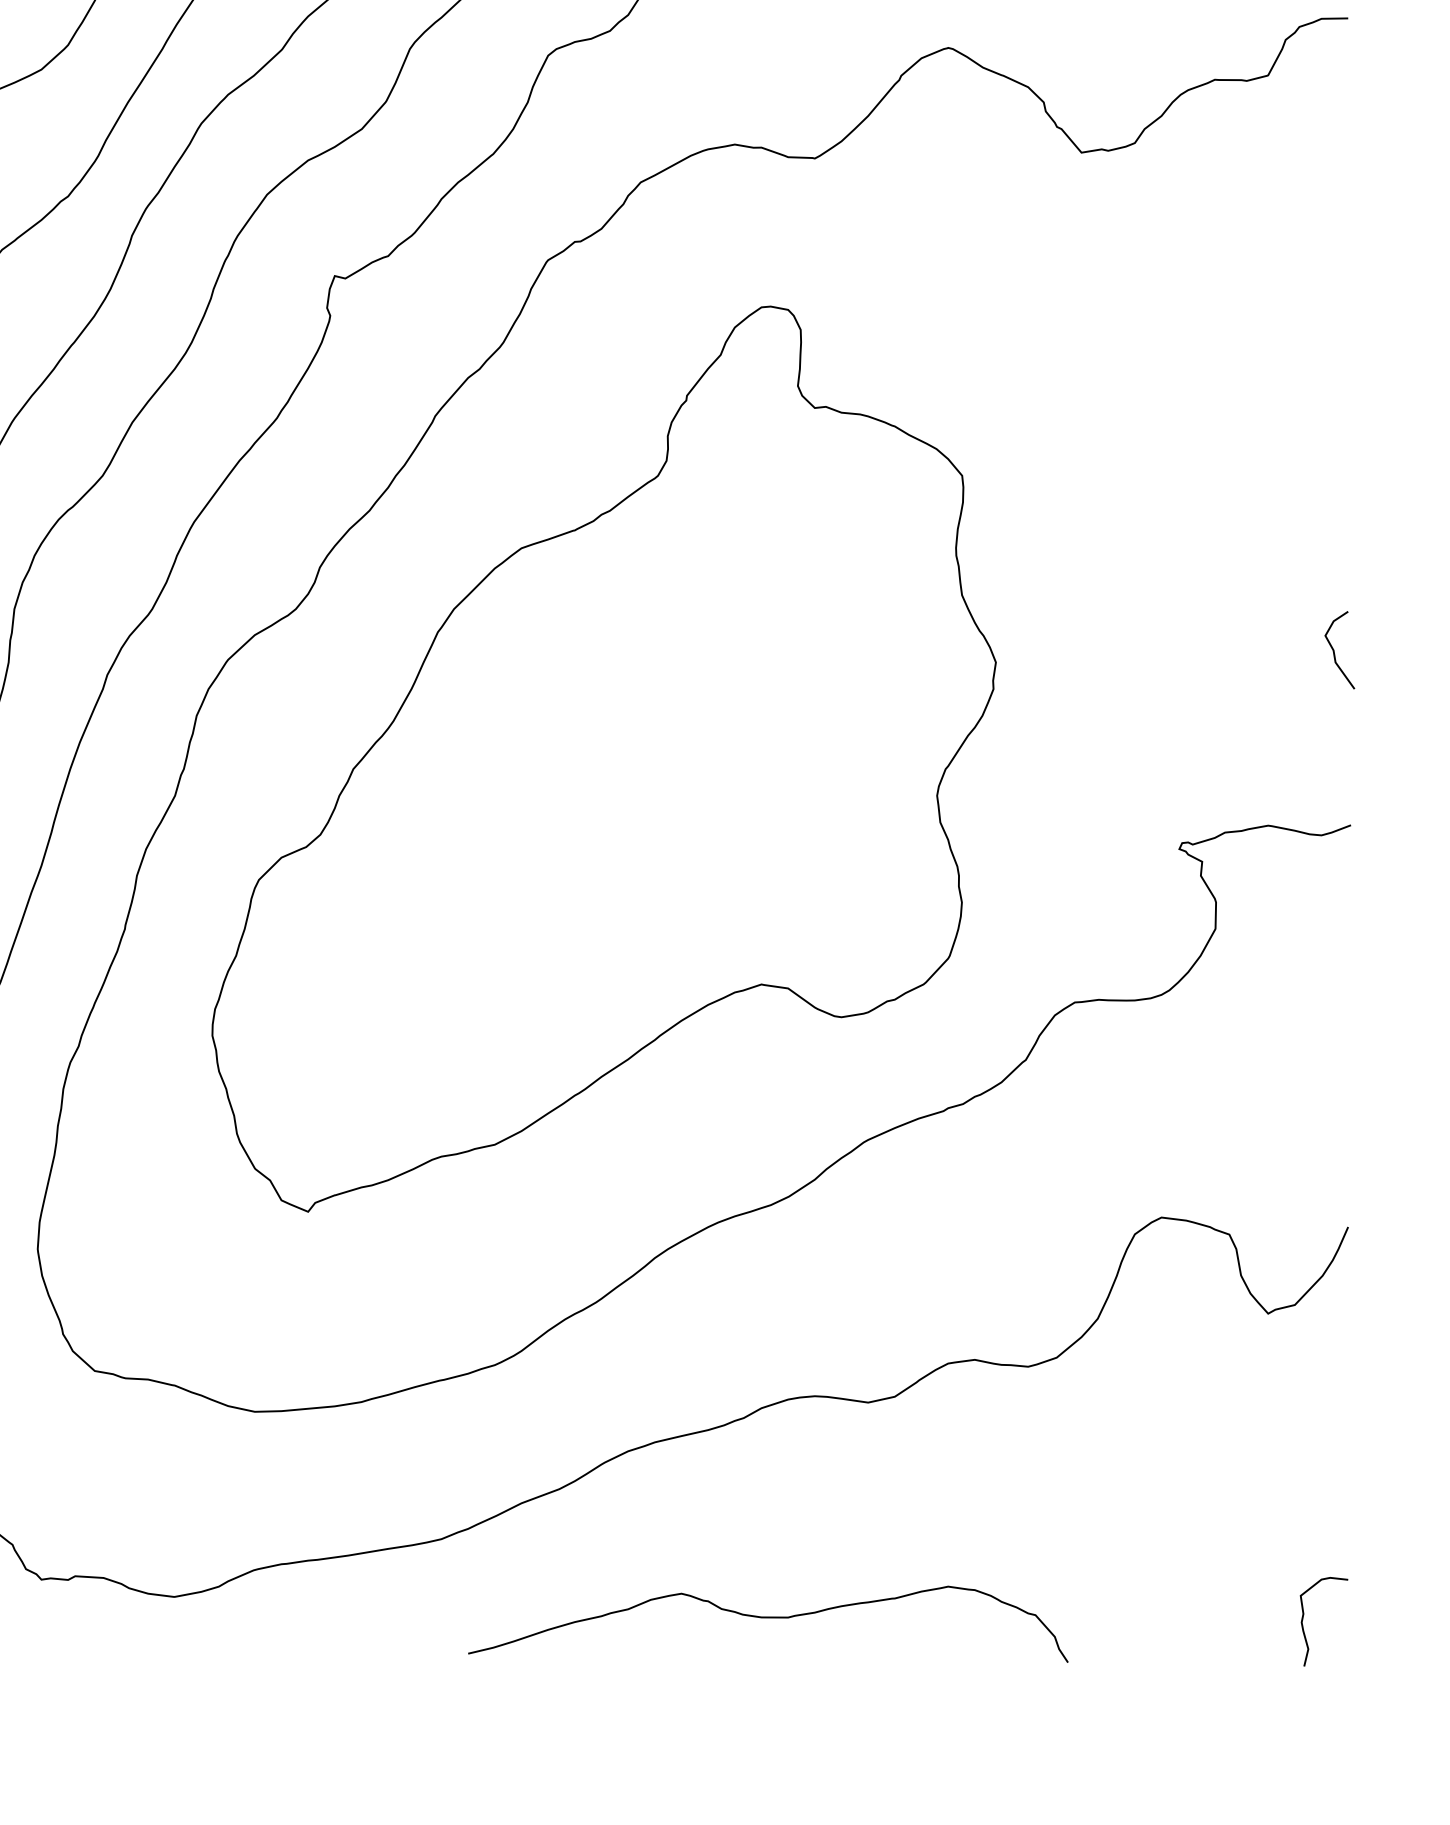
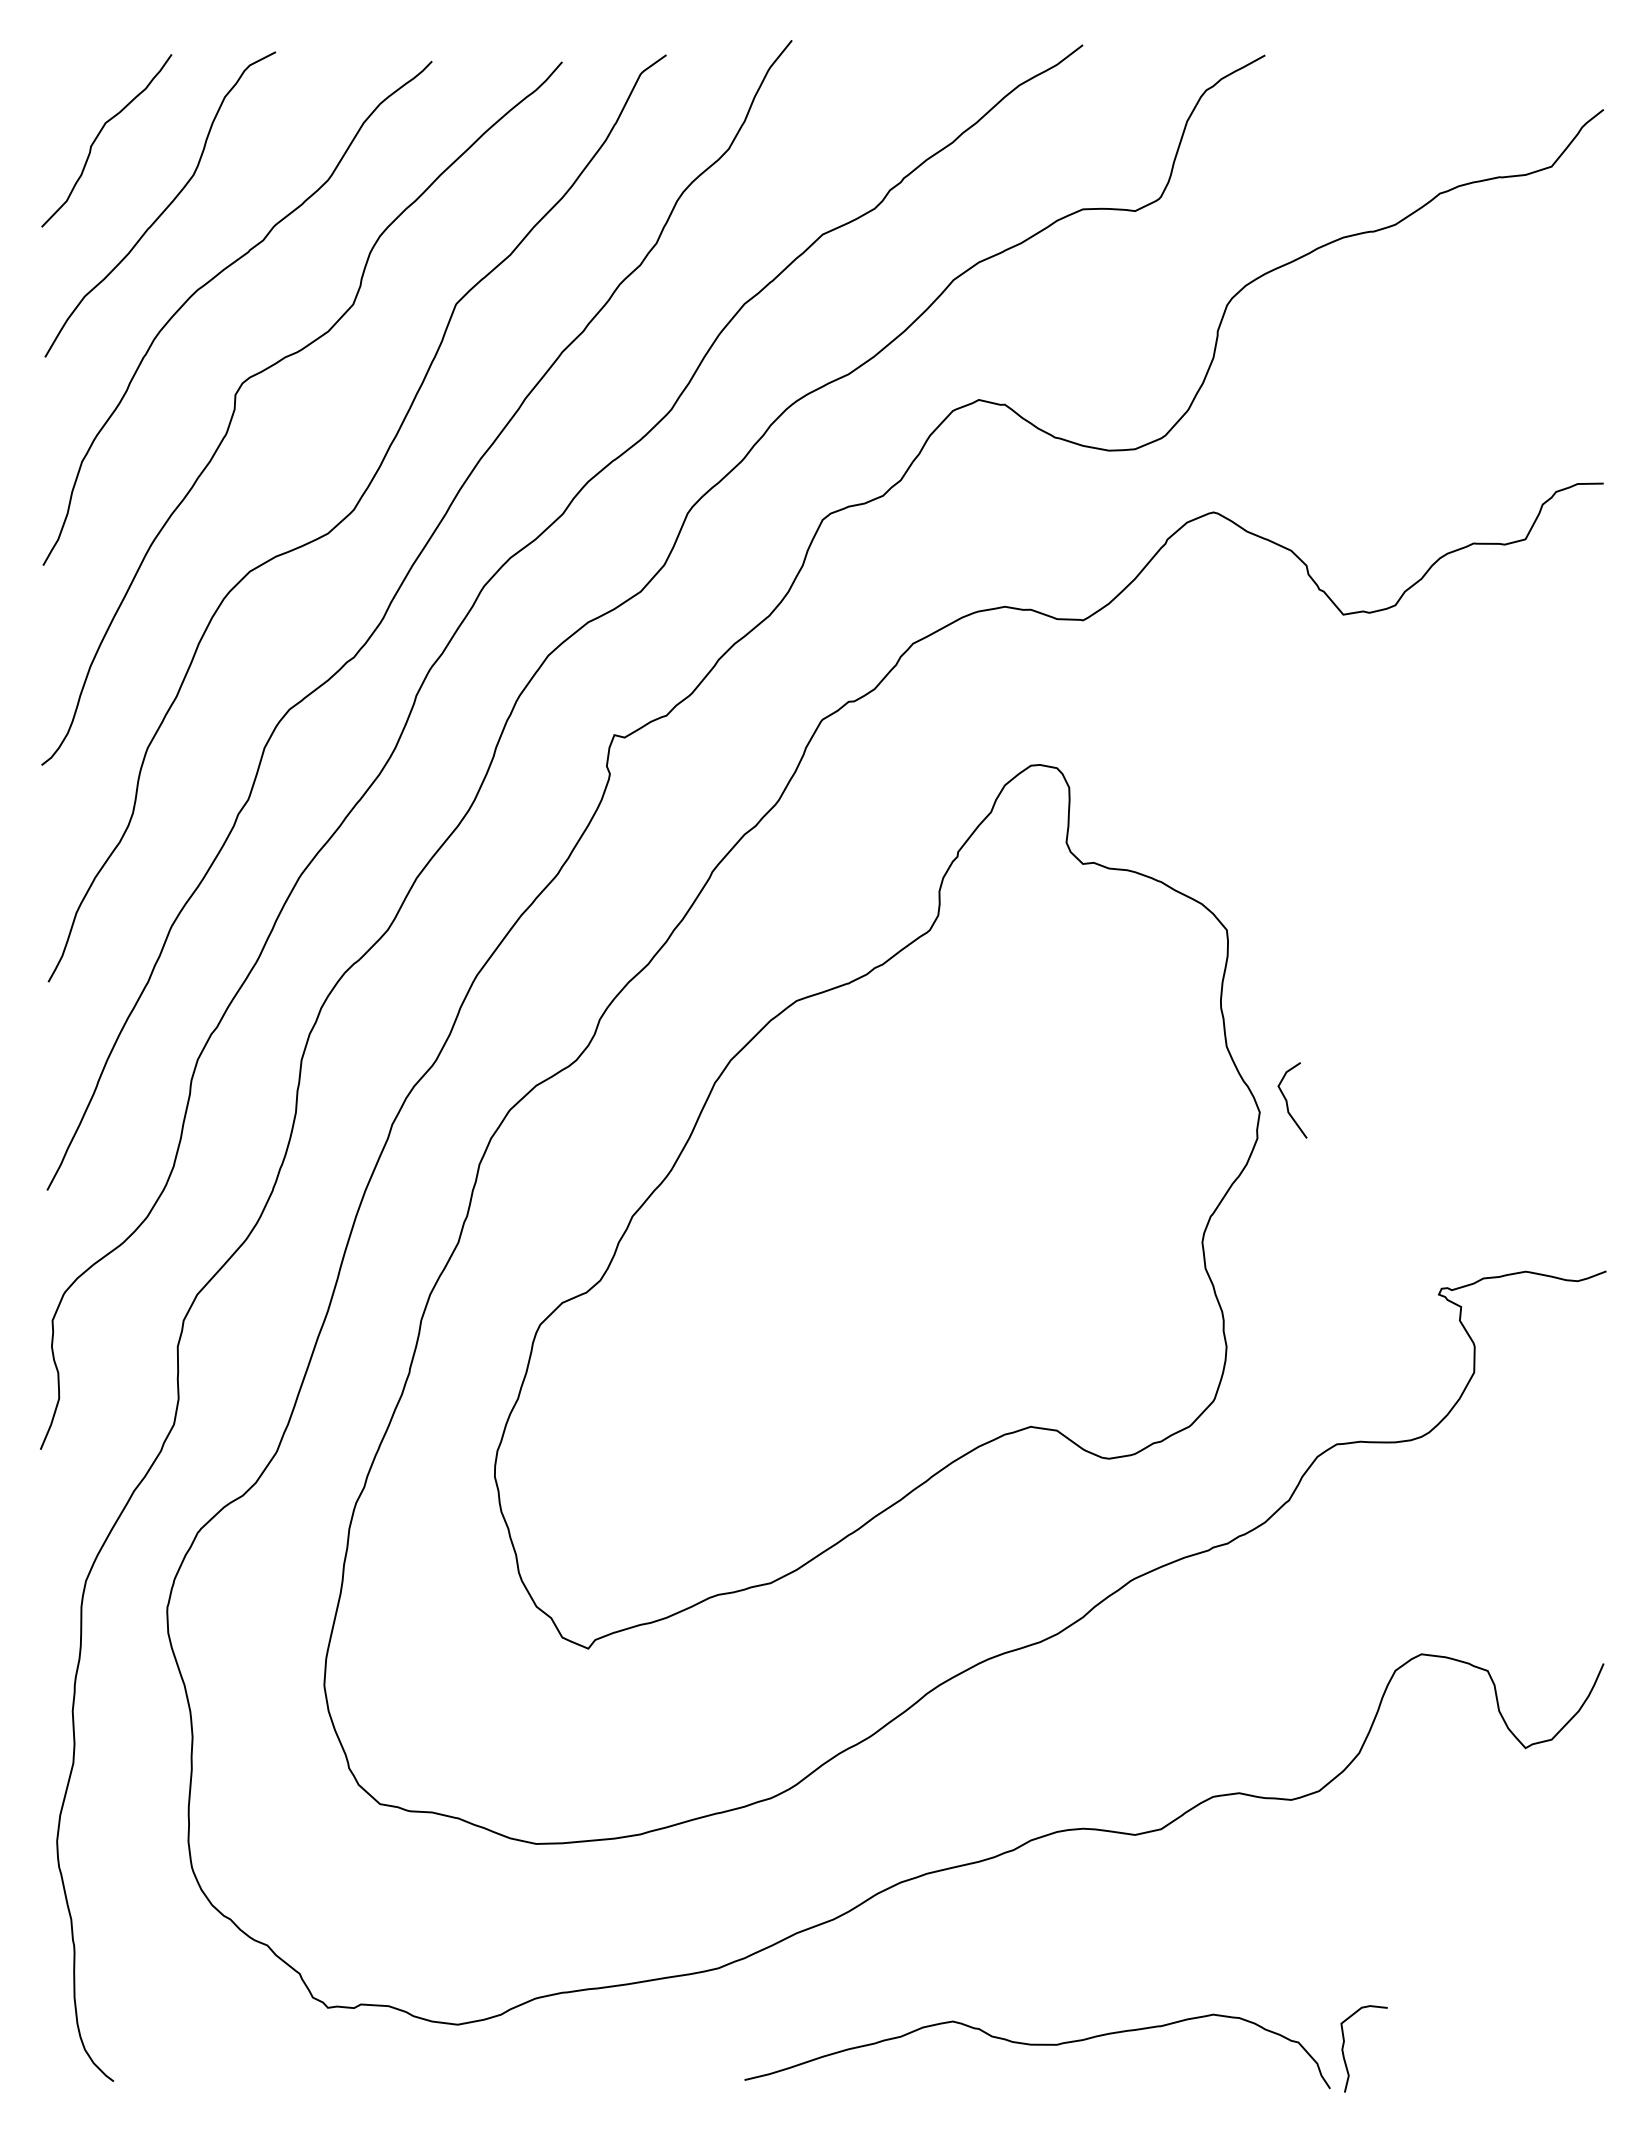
curve: (1334, 650) -> (1287, 1100), moved
curve: (1303, 1618) -> (1344, 2045), moved

